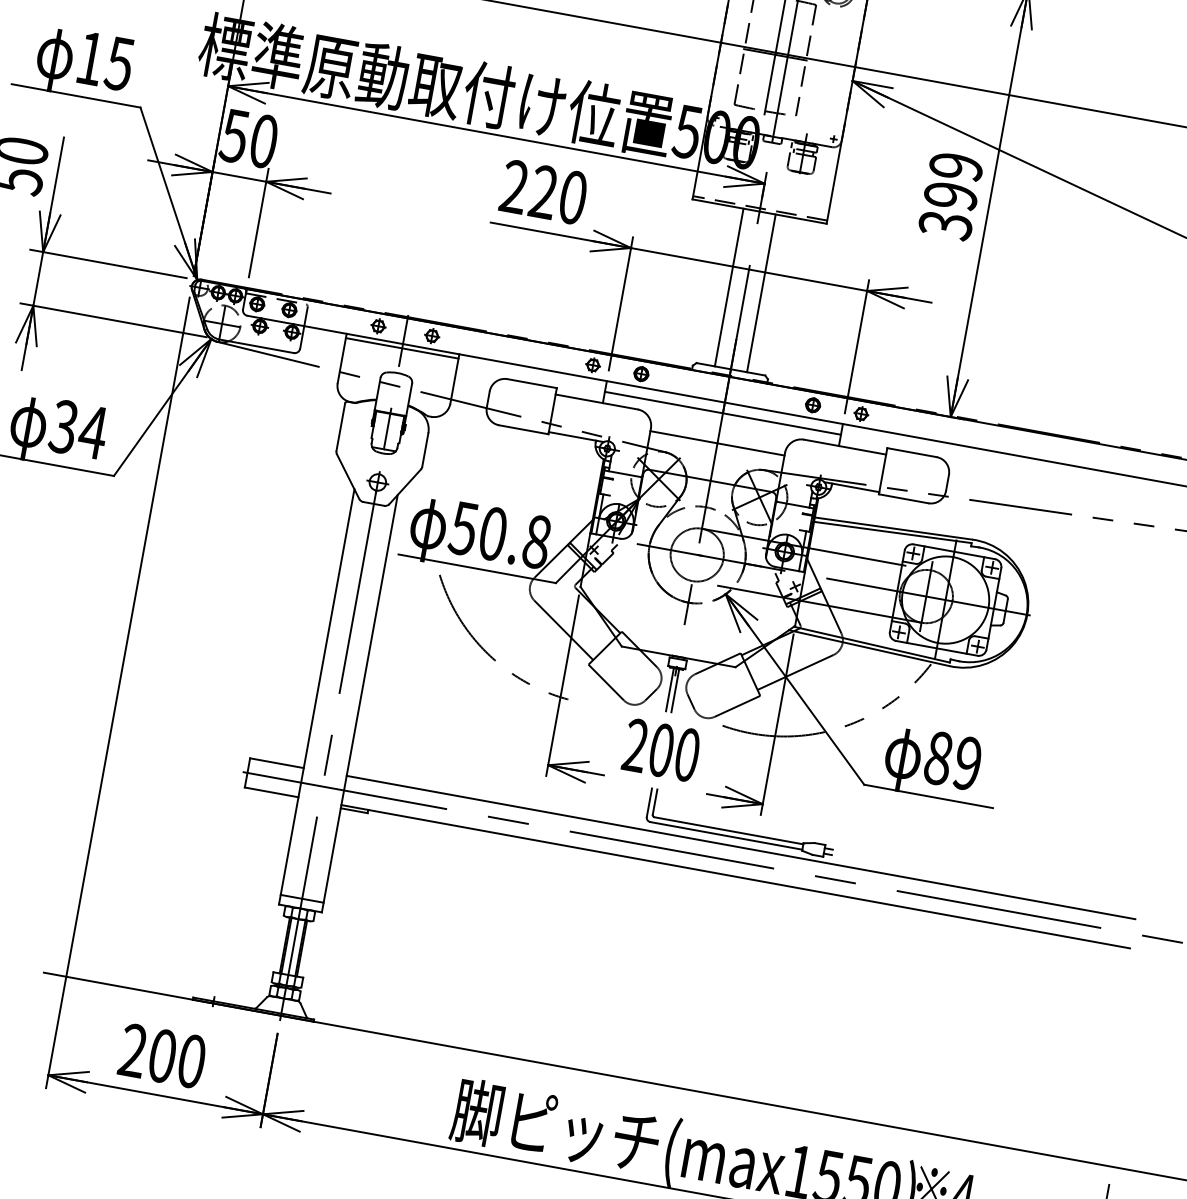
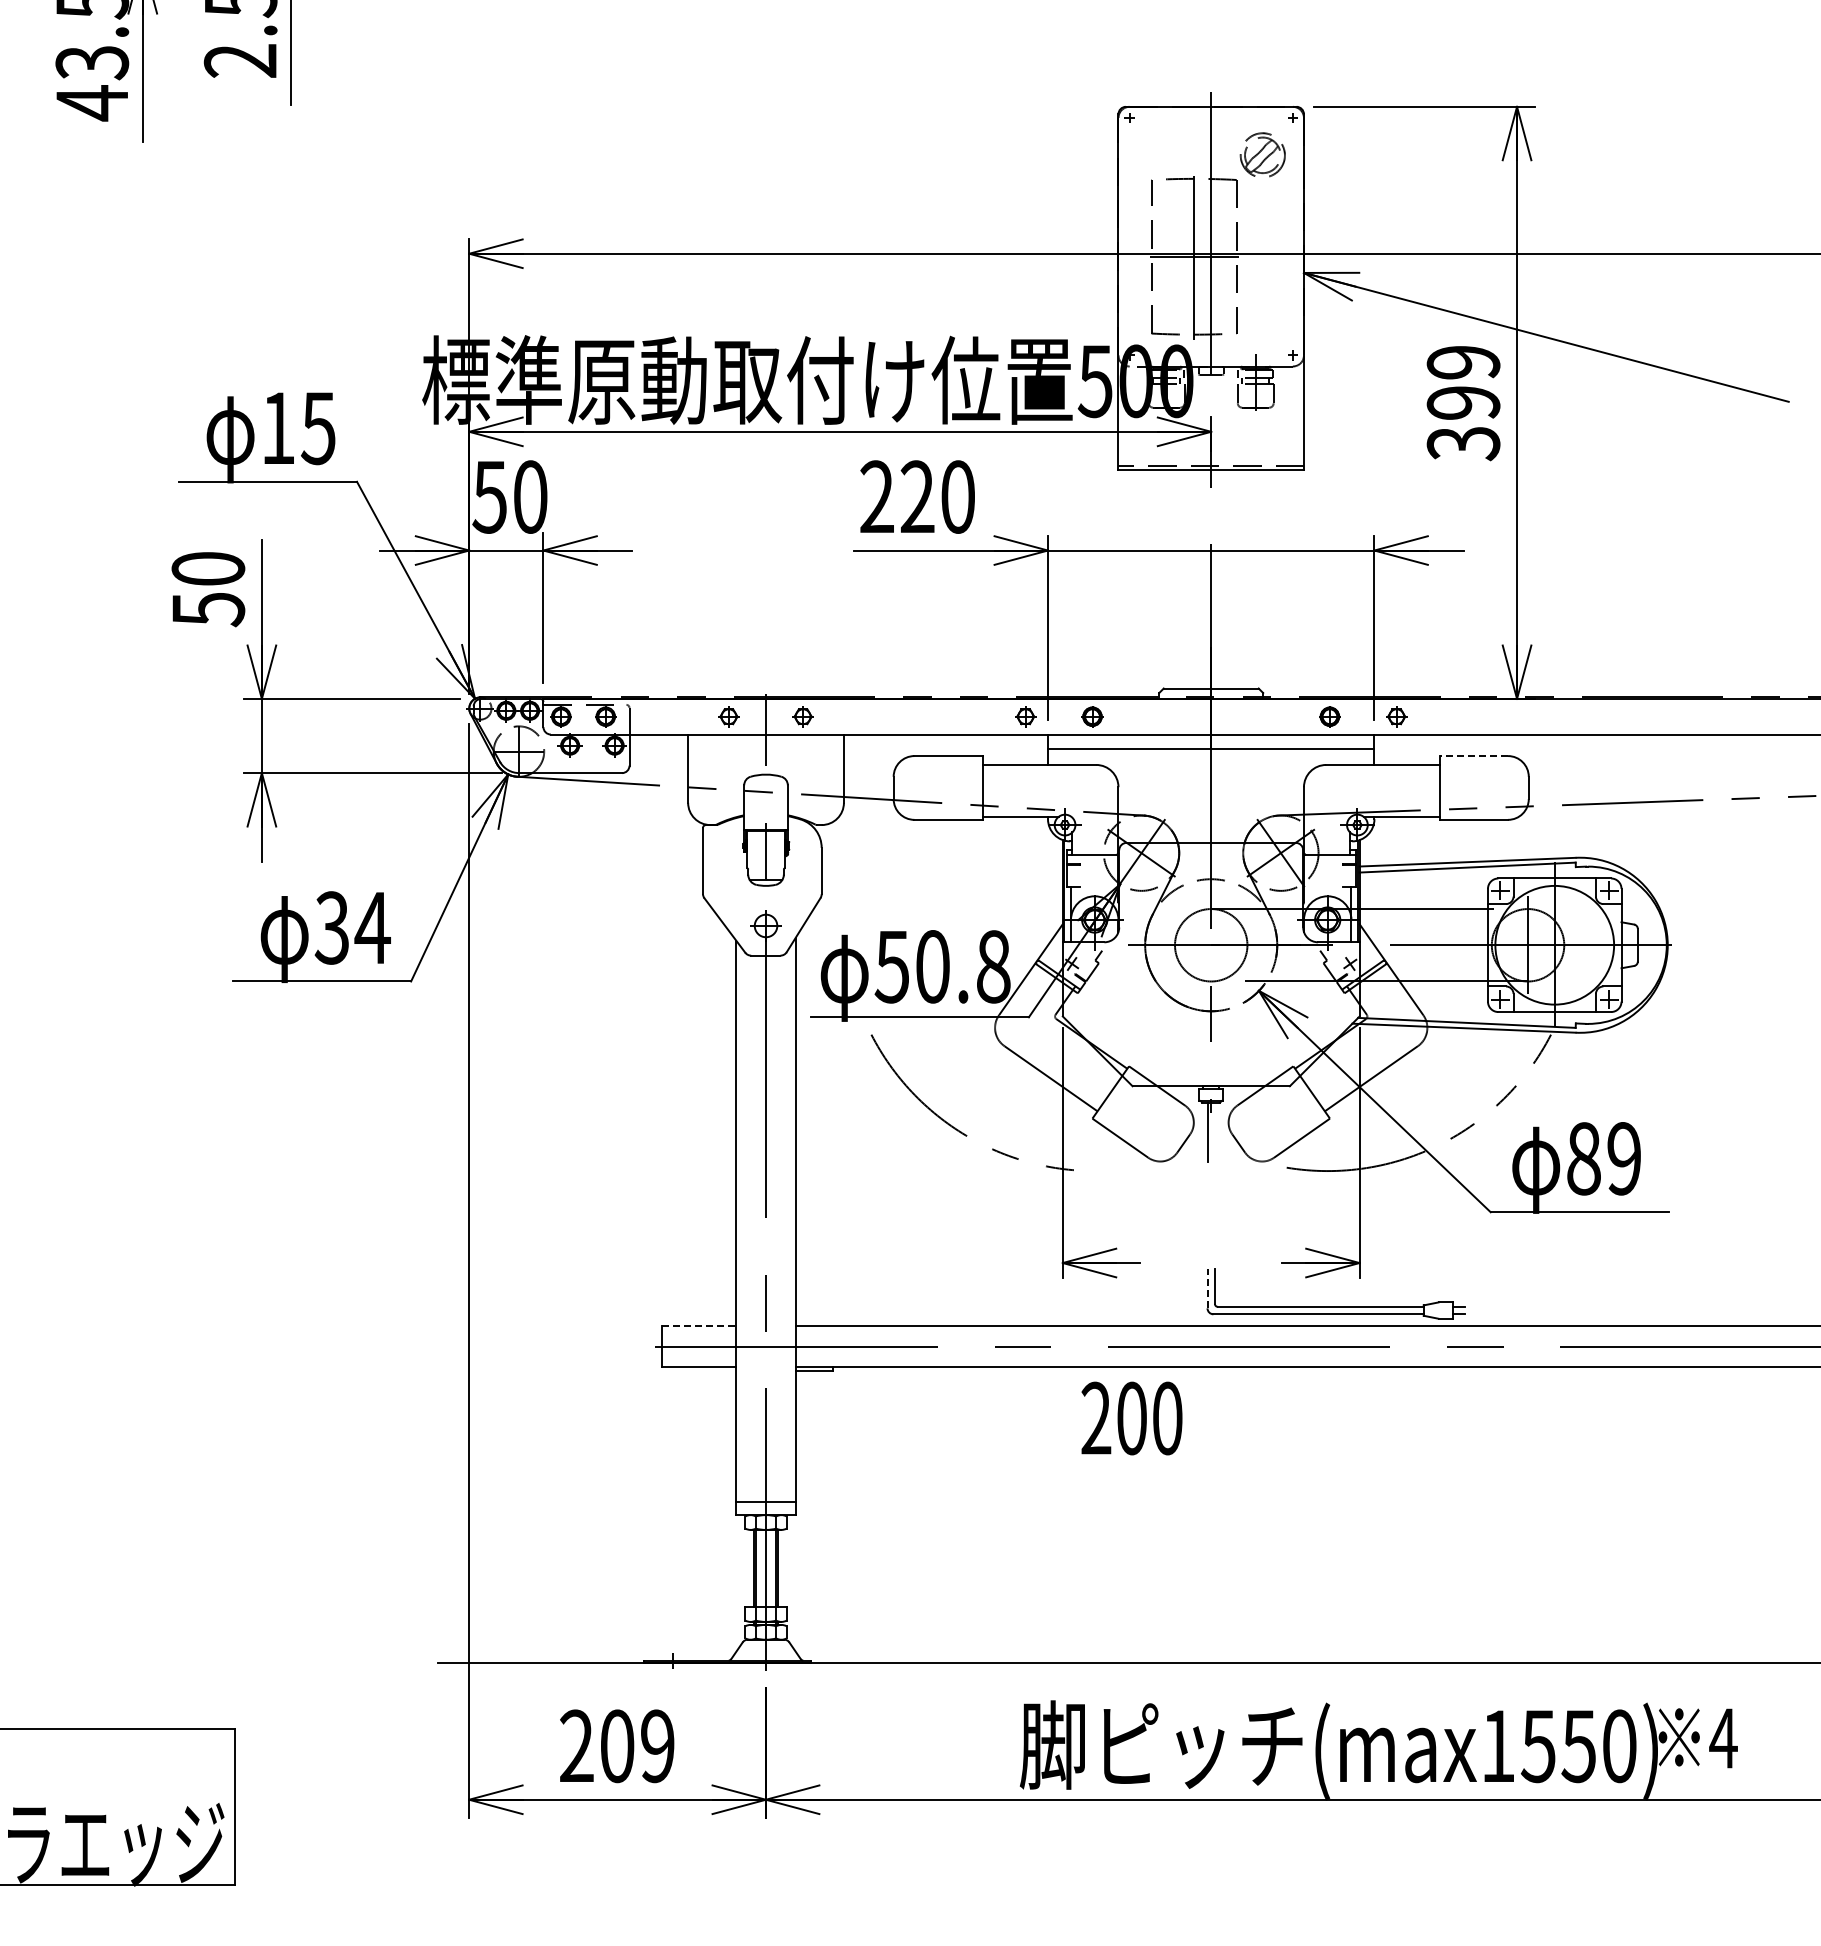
line: (728, 287) -> (1188, 579), removed
line: (761, 293) -> (1233, 579), removed
line: (401, 348) -> (765, 740), removed
line: (717, 442) -> (1210, 790), removed
line: (911, 452) -> (1473, 756), solid -> dashed
line: (674, 690) -> (1214, 1132), removed
text: (661, 750) -> (1131, 1418), moved
line: (277, 763) -> (699, 1326), solid -> dashed
line: (649, 802) -> (1207, 1288), solid -> dashed
text: (191, 1061) -> (657, 1746), 200 -> 209

